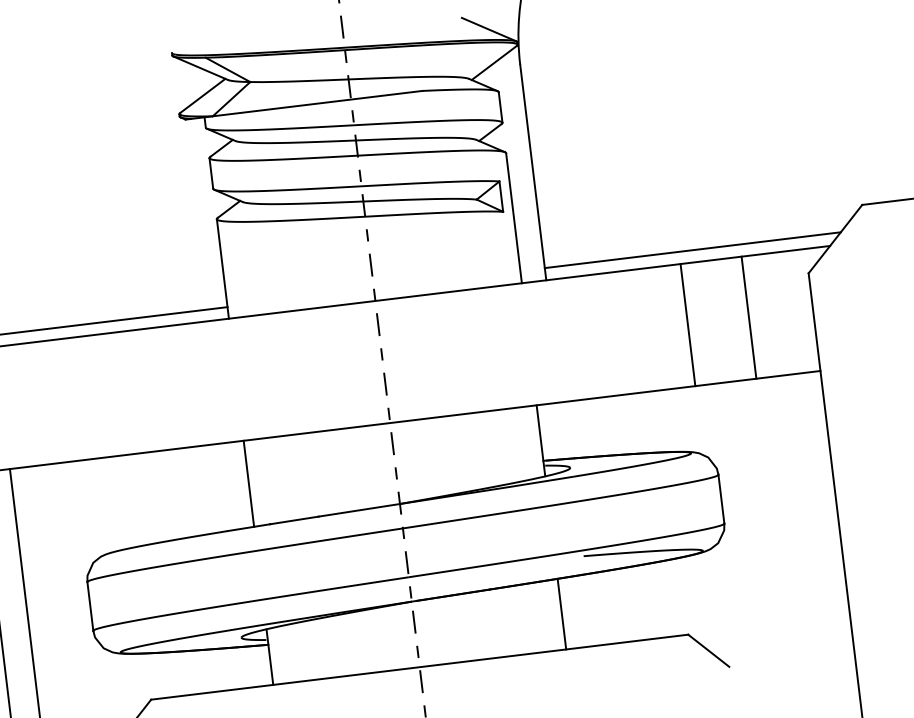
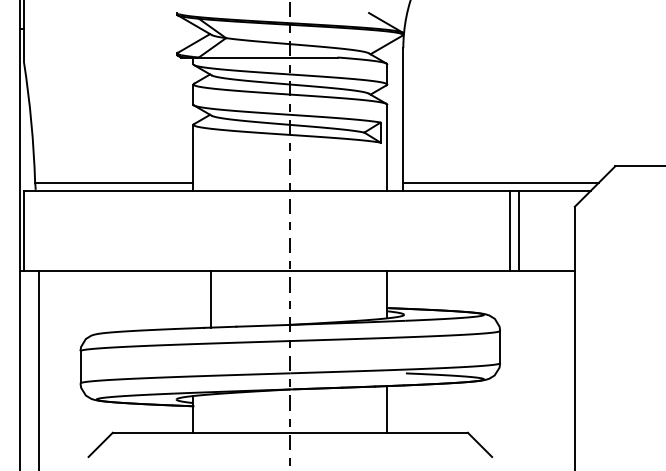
line: (748, 316) -> (510, 230), moved
line: (688, 324) -> (519, 230), moved
line: (248, 483) -> (211, 299), moved

